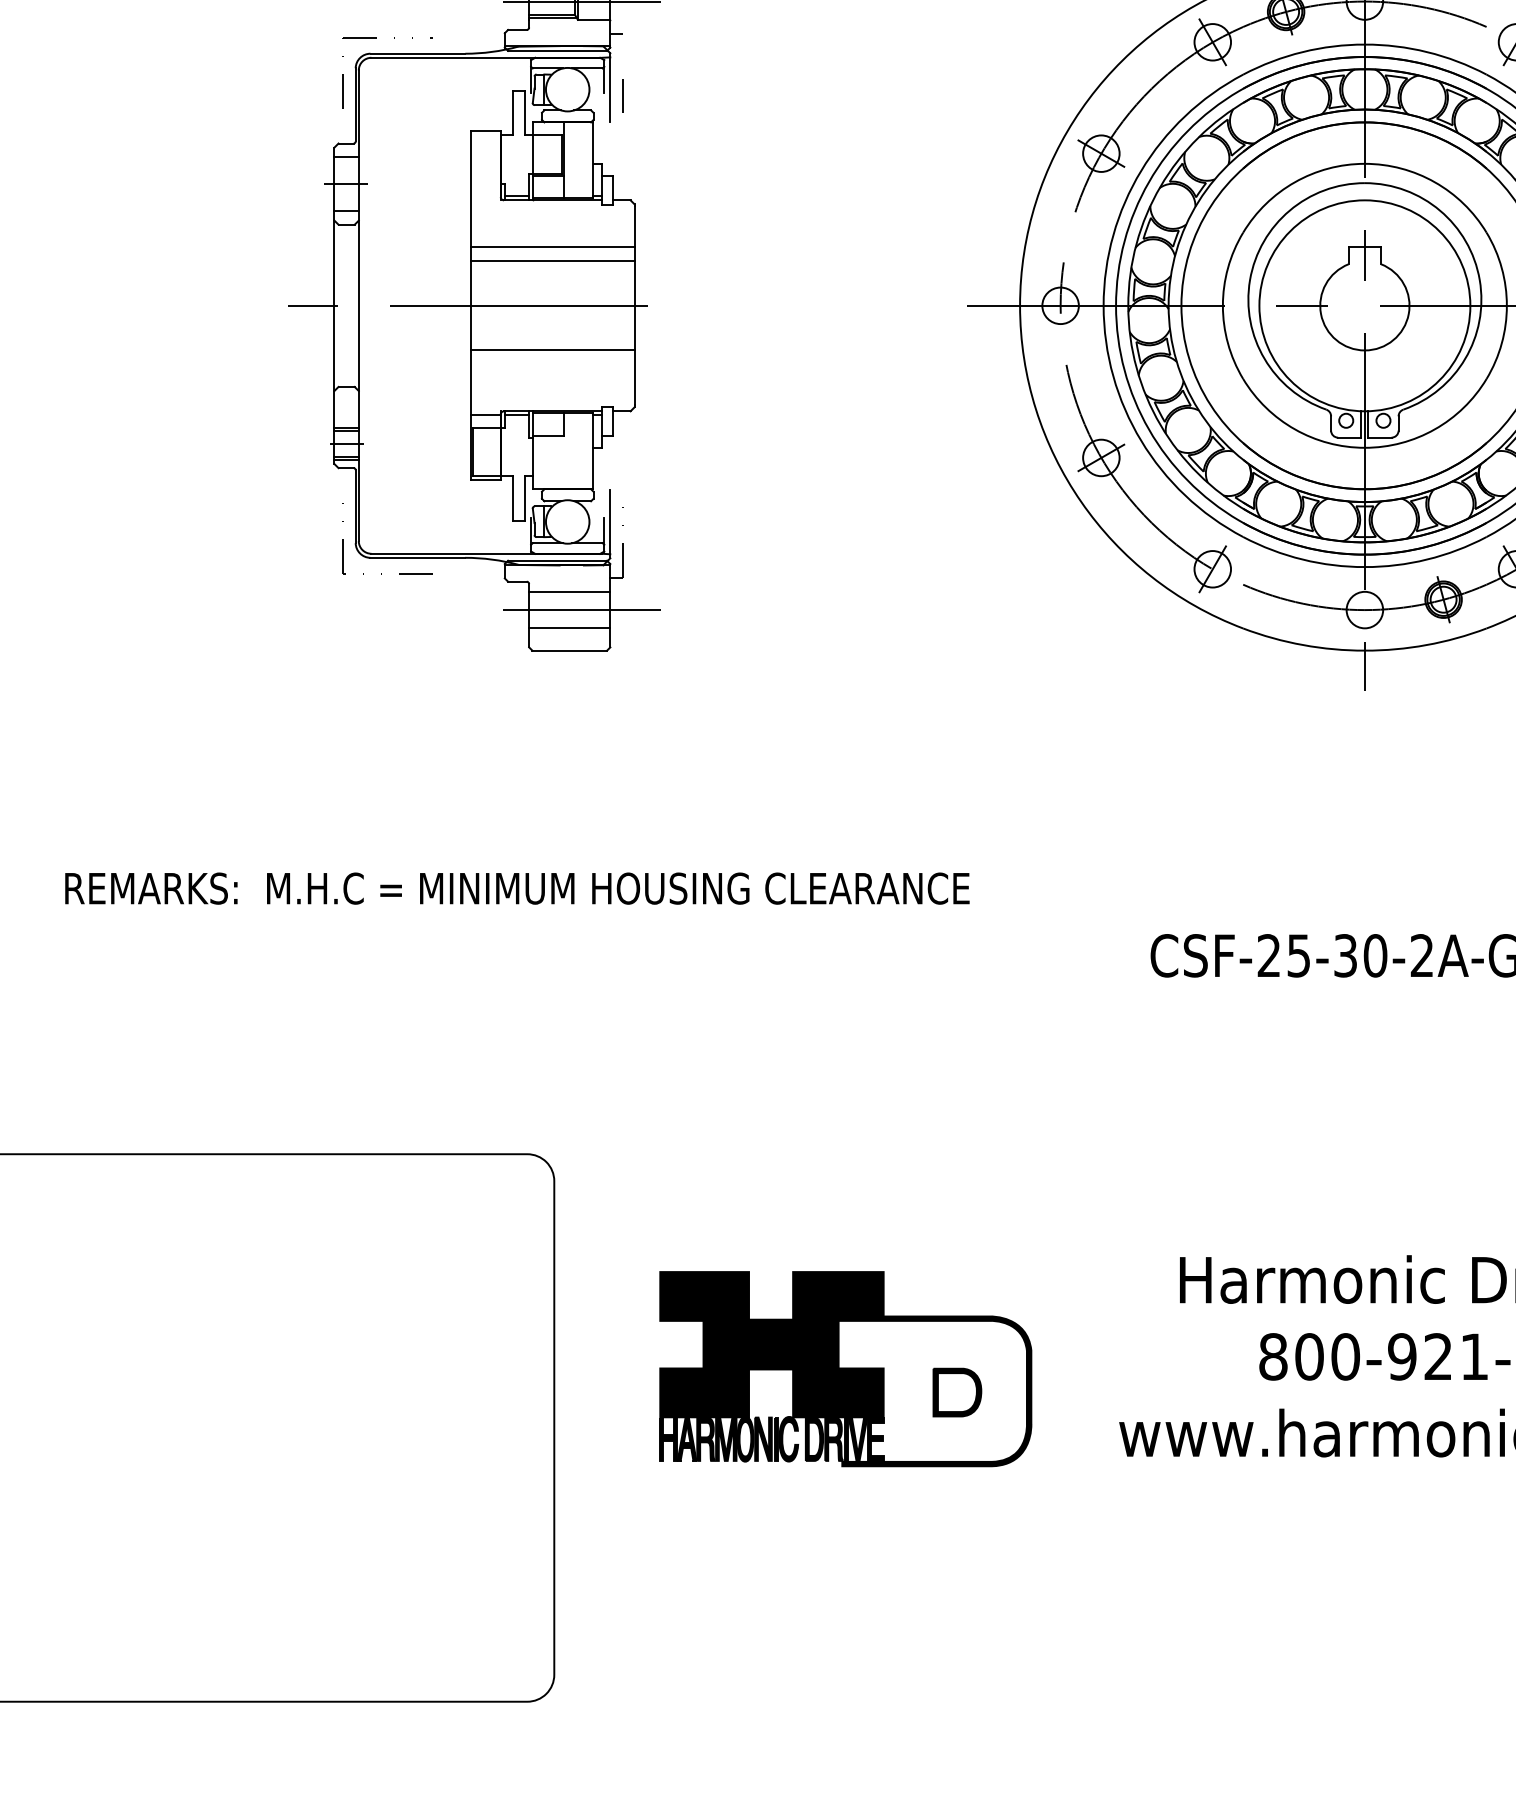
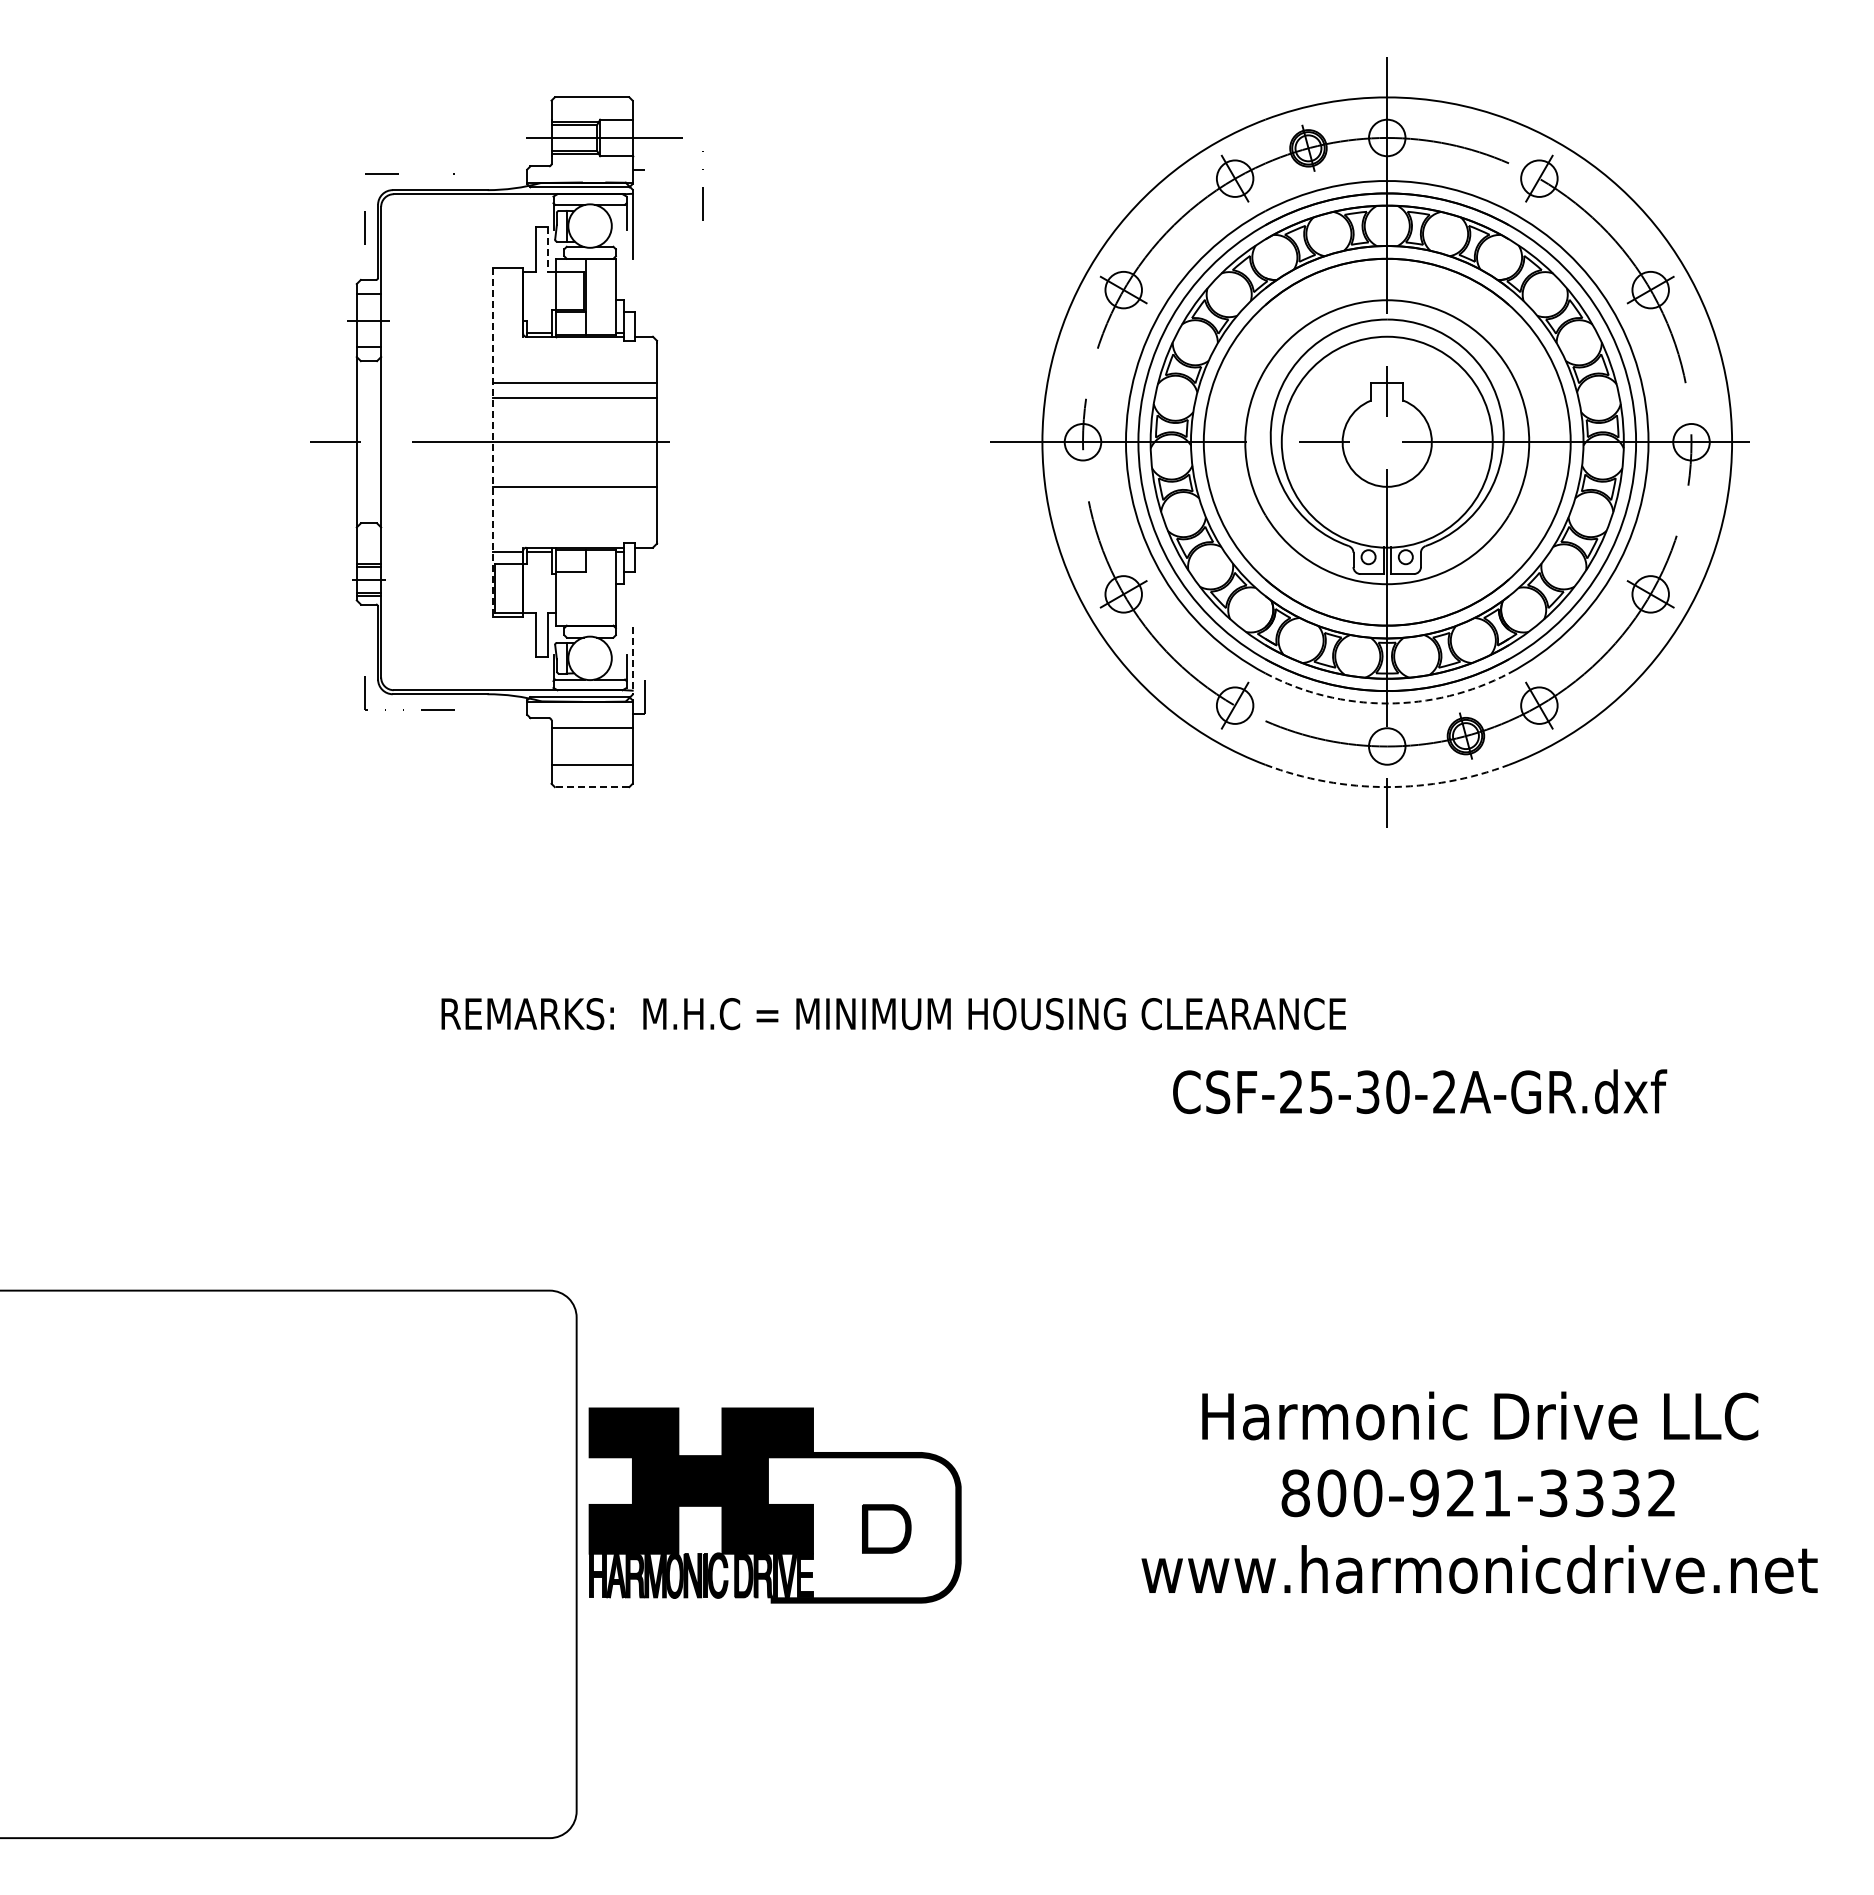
line: (622, 79) -> (702, 187), moved
line: (525, 114) -> (547, 250), solid -> dashed
line: (471, 306) -> (493, 442), solid -> dashed
line: (610, 525) -> (632, 661), solid -> dashed
arc: (1365, 567) -> (1387, 703), solid -> dashed
line: (582, 610) -> (604, 746), removed
line: (569, 651) -> (591, 787), solid -> dashed
arc: (1365, 651) -> (1387, 787), solid -> dashed
text: (517, 889) -> (893, 1014), moved
part: (845, 1369) -> (774, 1505), moved

